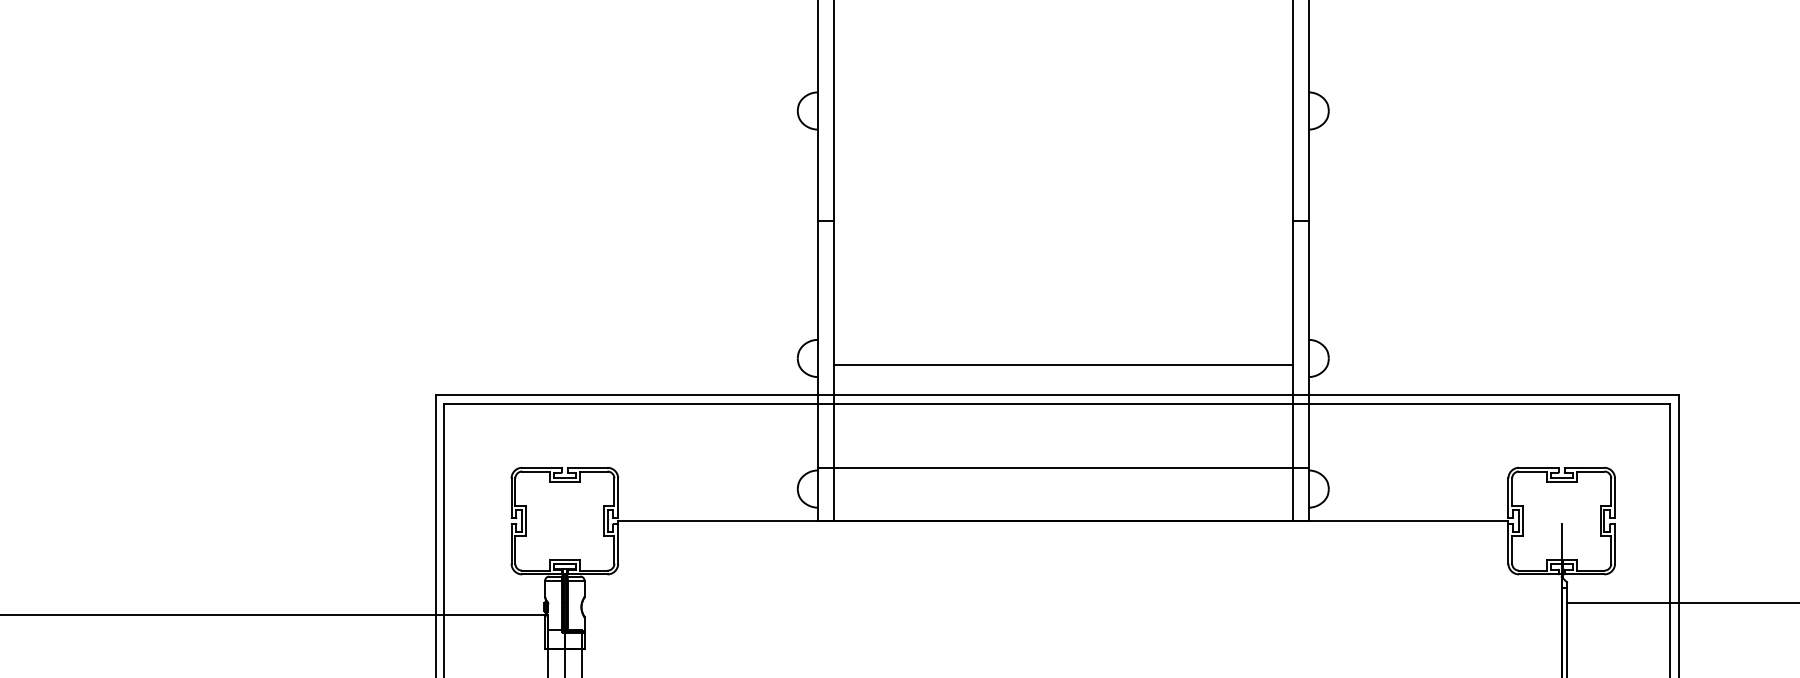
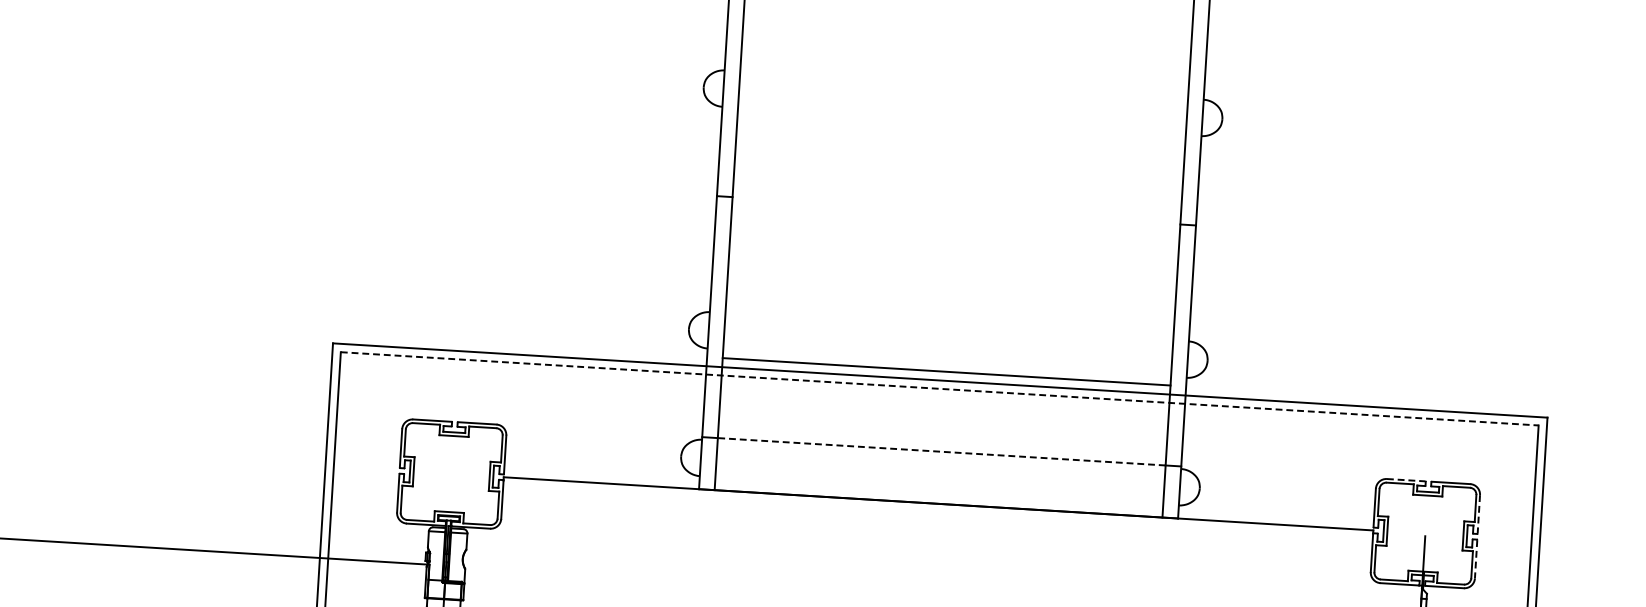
line: (1063, 364) -> (946, 371), moved
line: (1057, 403) -> (939, 388), solid -> dashed
line: (1062, 467) -> (940, 451), solid -> dashed
line: (1538, 467) -> (1405, 479), solid -> dashed
line: (1615, 498) -> (1479, 514), solid -> dashed
line: (1615, 544) -> (1476, 559), solid -> dashed

